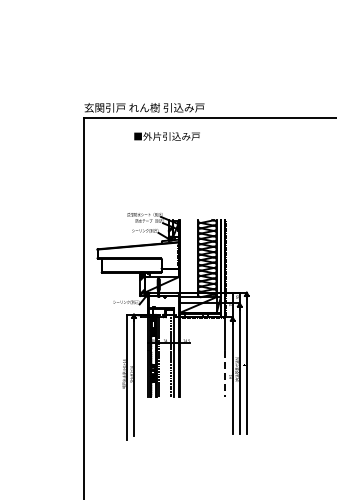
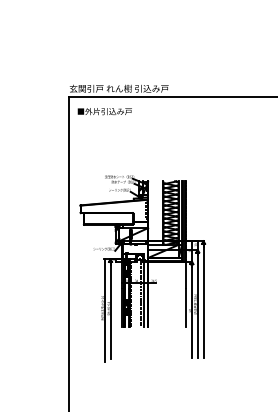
text: (166, 136) -> (104, 111), moved
line: (225, 373) -> (185, 307), dashed -> solid

